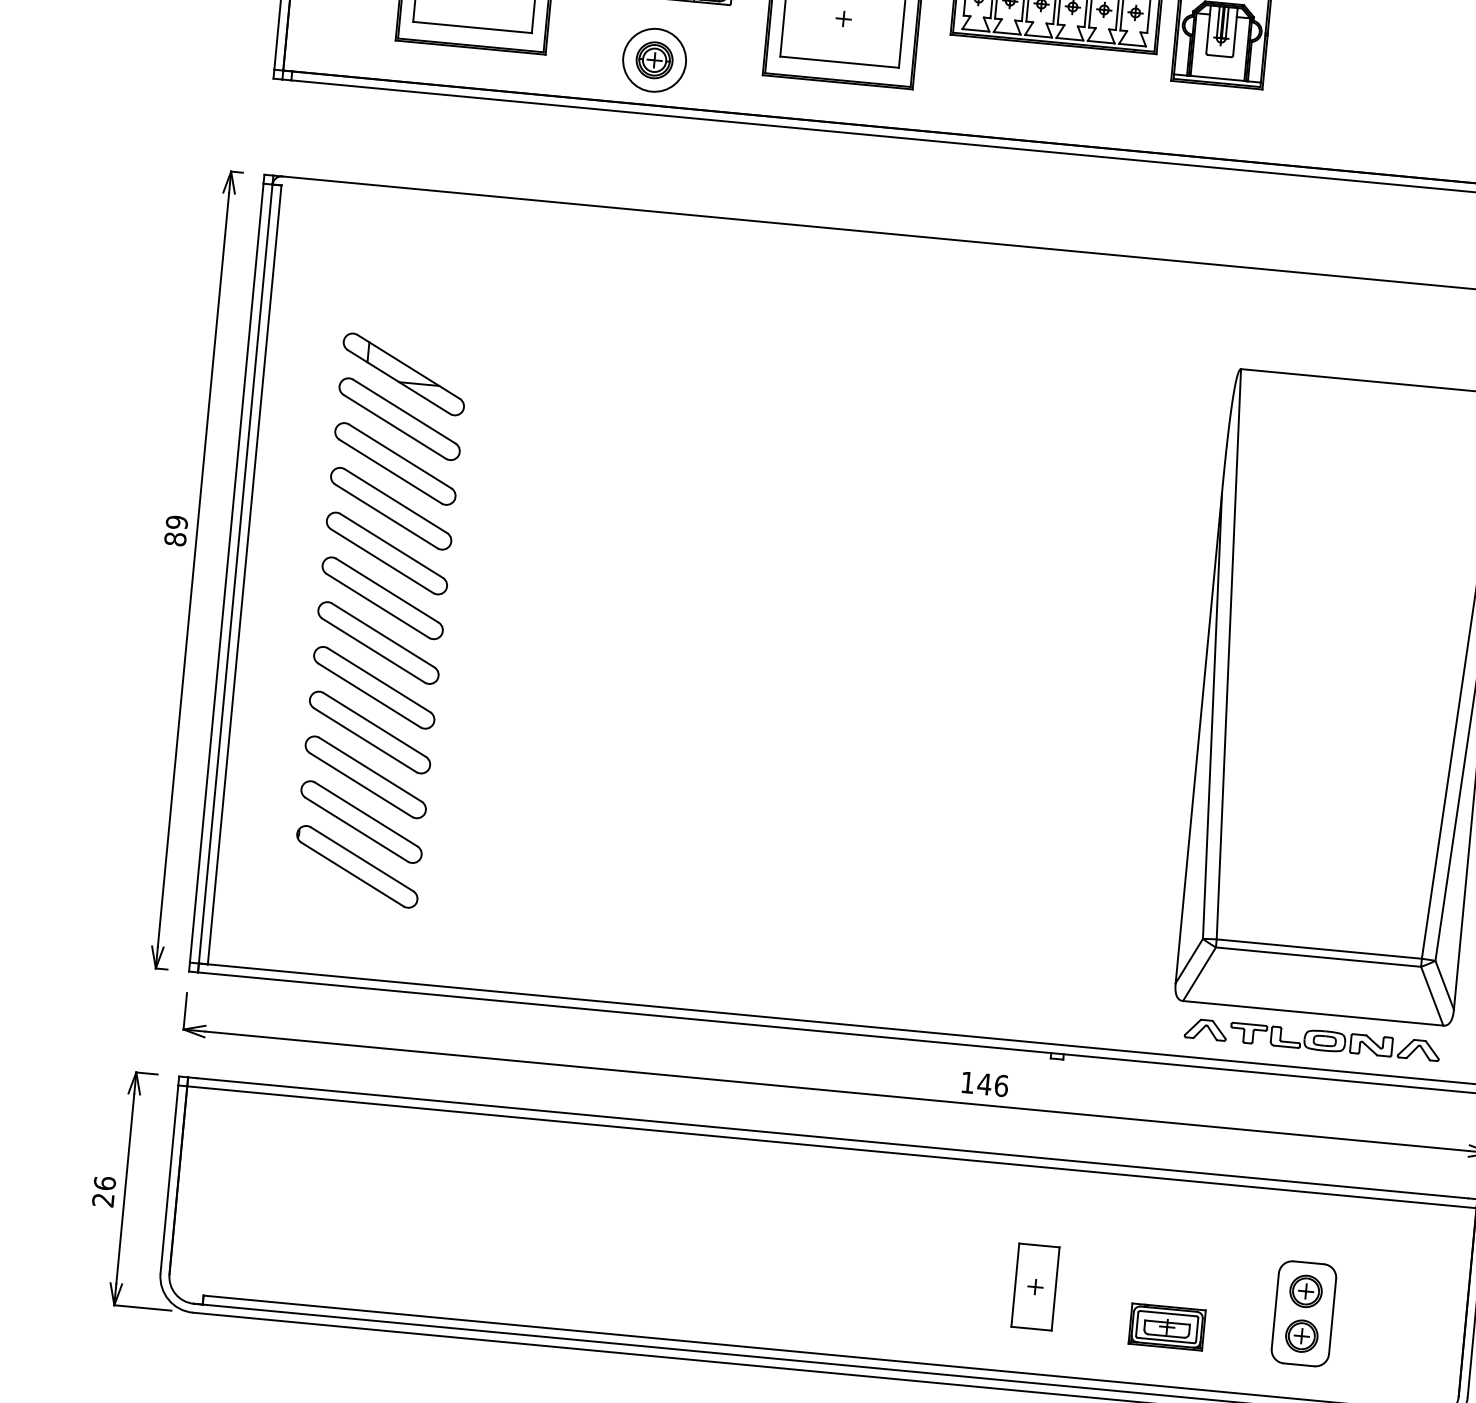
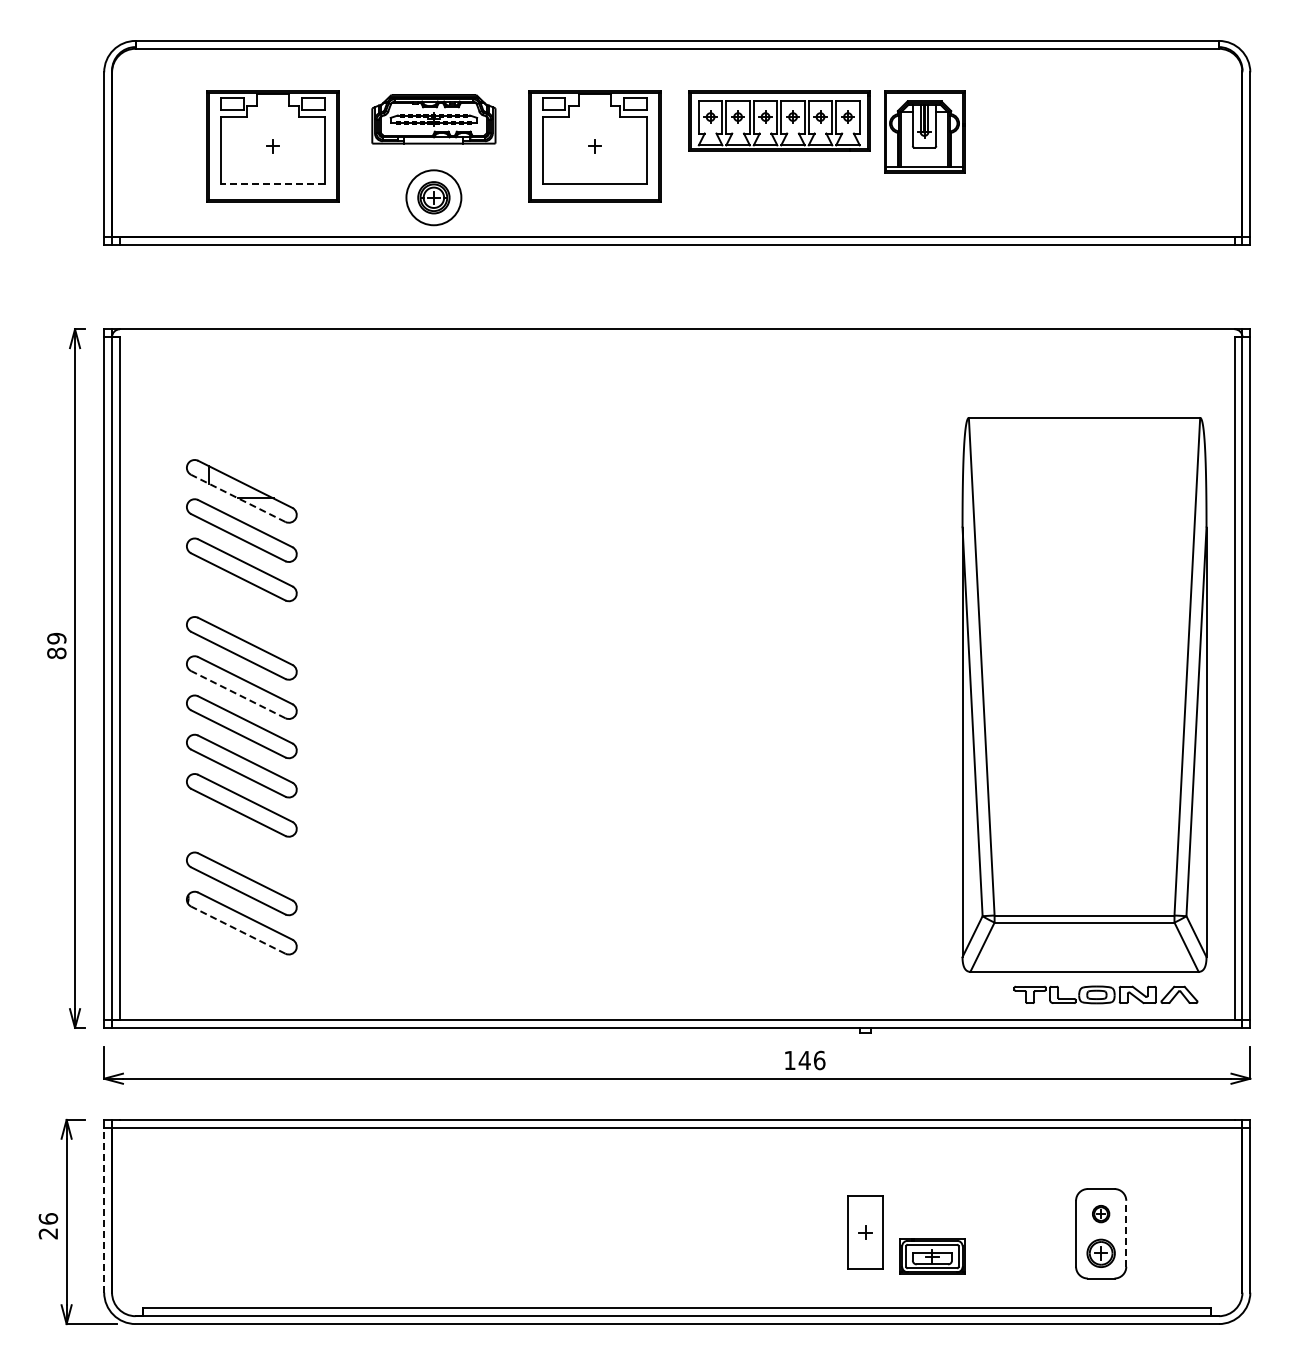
line: (471, 27) -> (272, 184), solid -> dashed
line: (399, 382) -> (238, 498), solid -> dashed
part: (390, 508) -> (241, 608), removed
line: (378, 605) -> (238, 694), solid -> dashed
part: (365, 777) -> (241, 844), removed
line: (352, 874) -> (238, 930), solid -> dashed
part: (1205, 1029) -> (992, 994), removed
line: (169, 1178) -> (104, 1209), solid -> dashed
part: (1305, 1290) -> (1100, 1213), size x0.6
line: (1332, 1316) -> (1126, 1233), solid -> dashed
part: (1167, 1327) -> (932, 1256), moved

